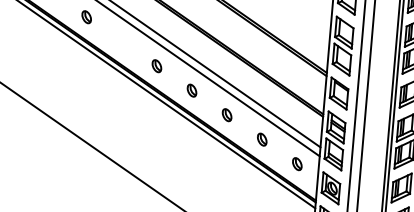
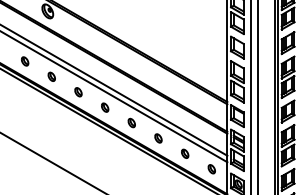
part: (121, 42) -> (78, 92), added

